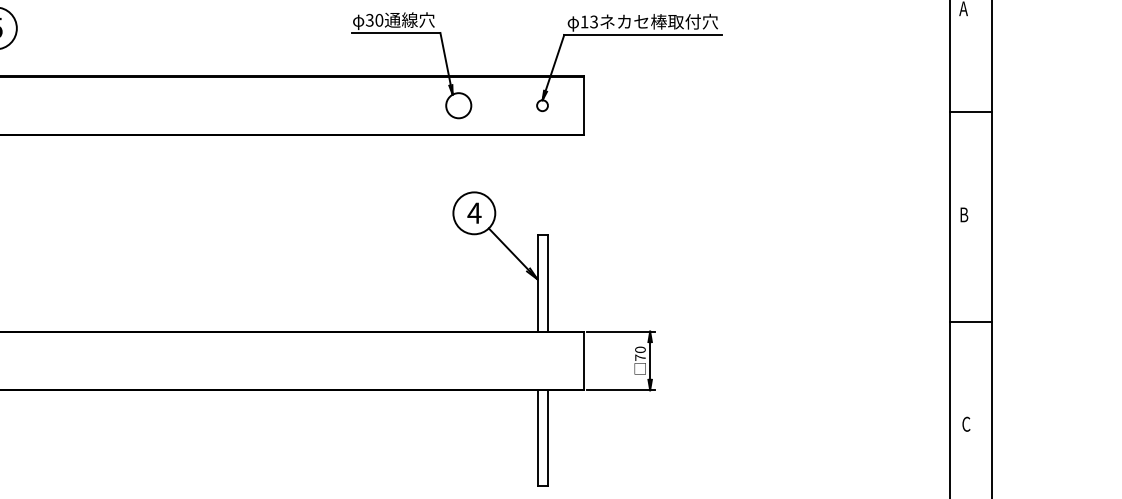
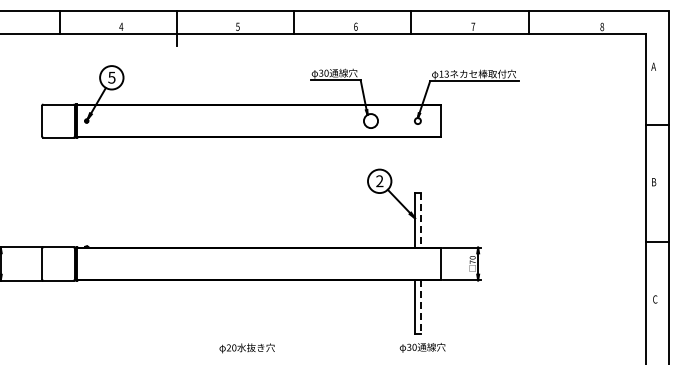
text: (473, 213) -> (379, 181), 4 -> 2
line: (547, 283) -> (420, 220), solid -> dashed
line: (547, 438) -> (420, 307), solid -> dashed

